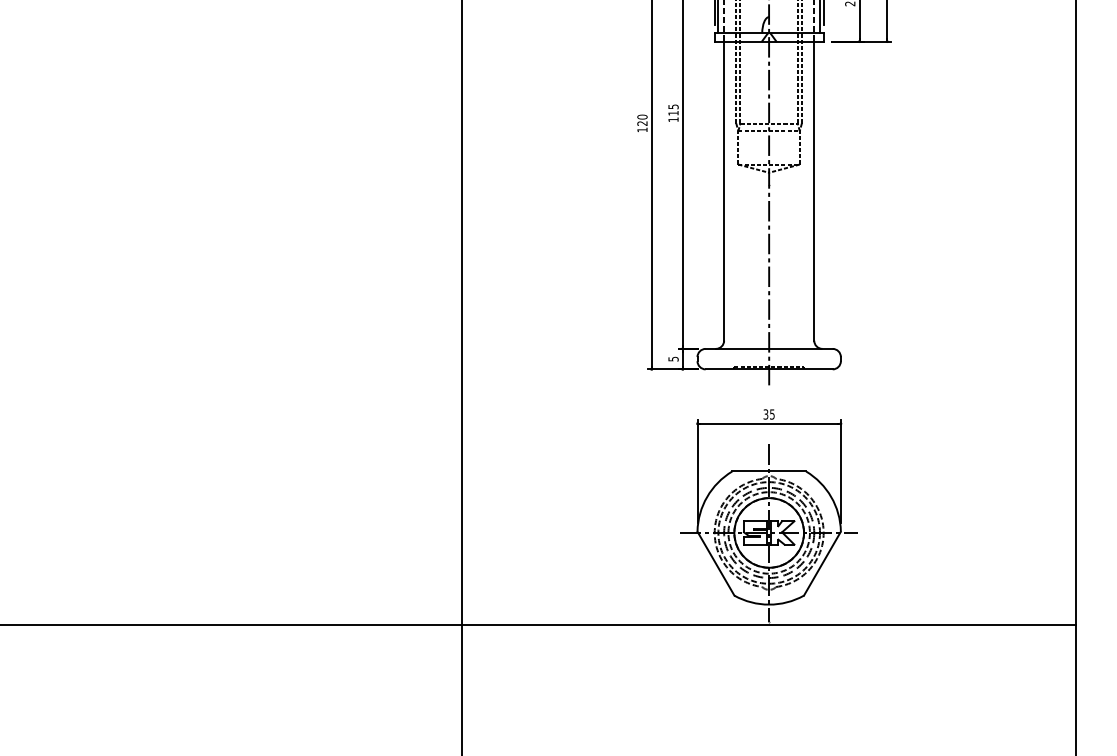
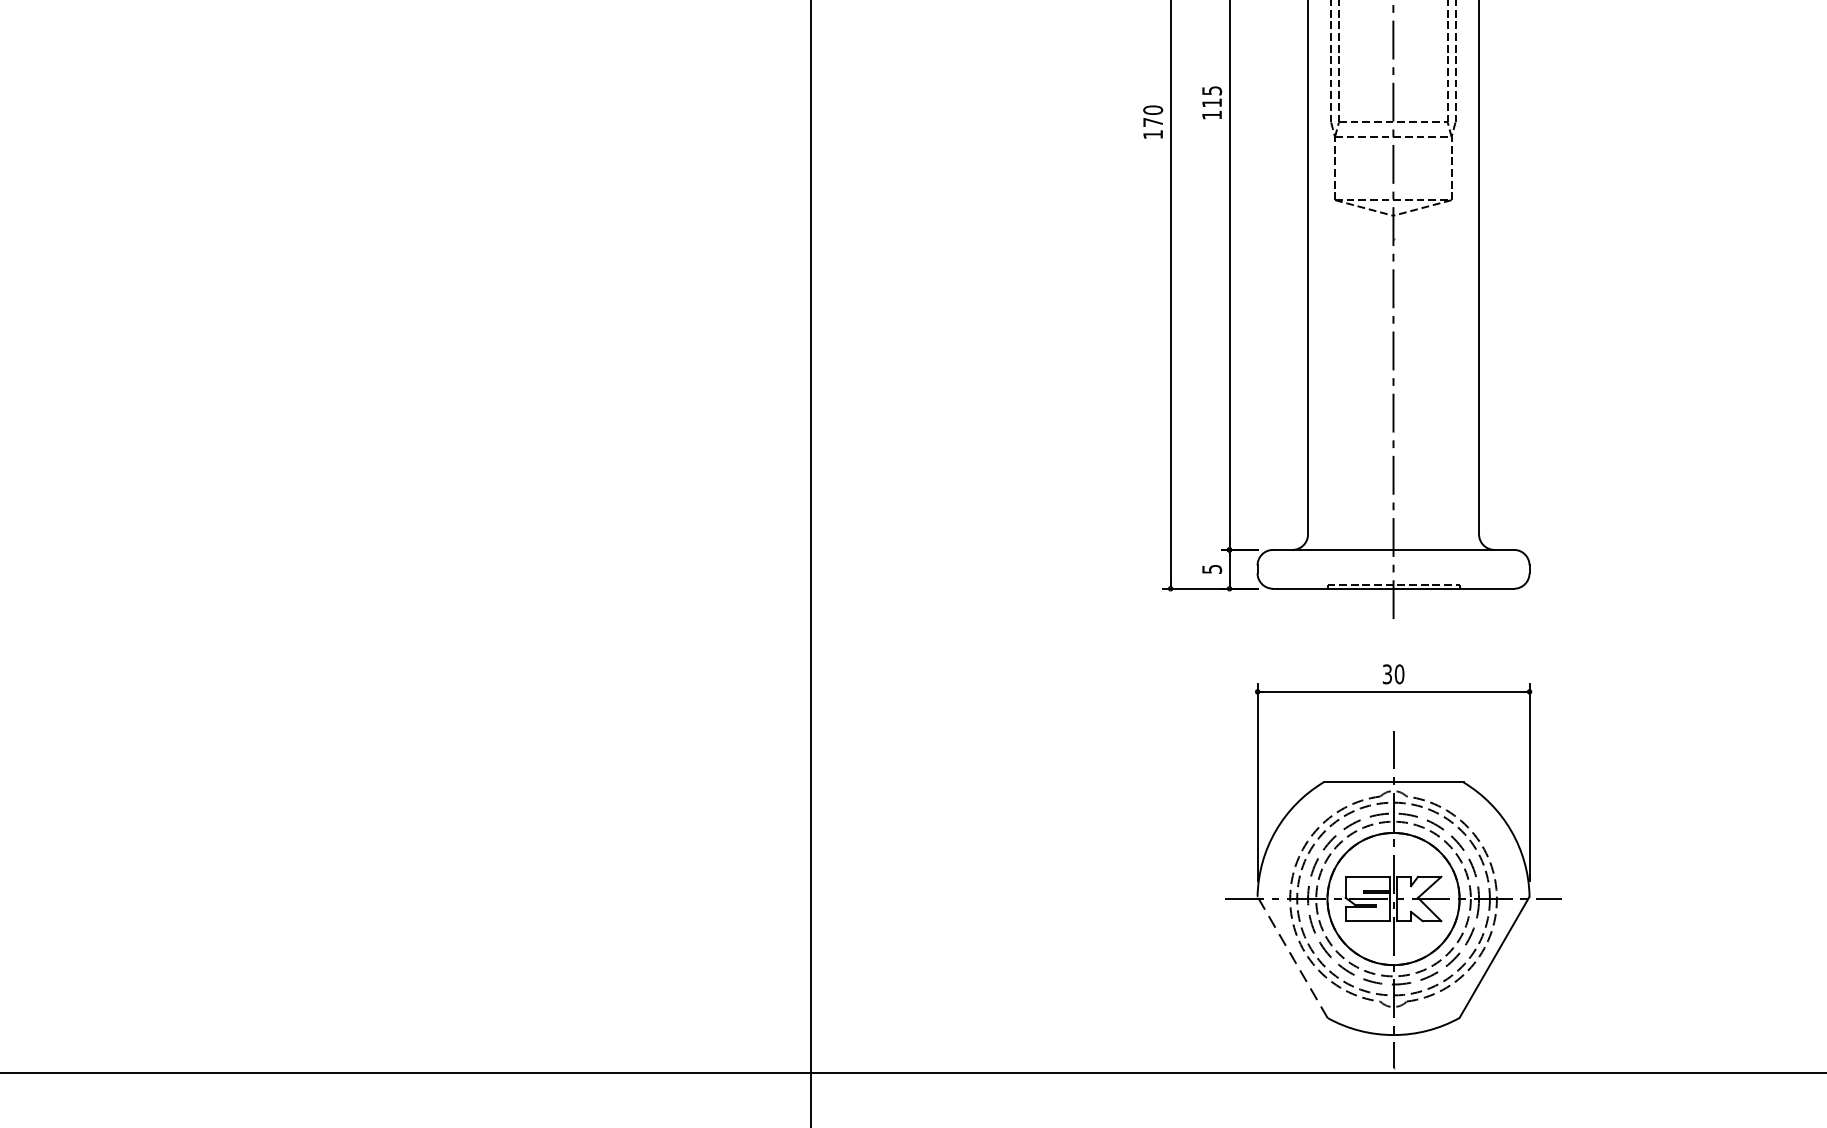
text: (642, 123) -> (1153, 122), 120 -> 170
text: (771, 414) -> (1397, 674), 35 -> 30
line: (716, 563) -> (1293, 957), solid -> dashed

